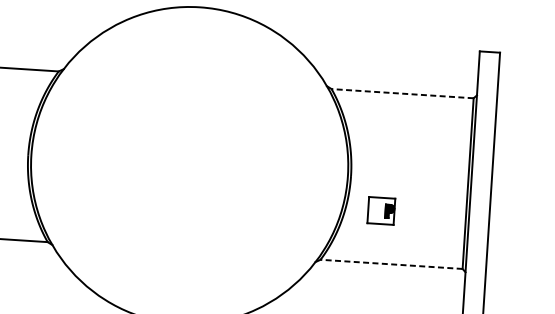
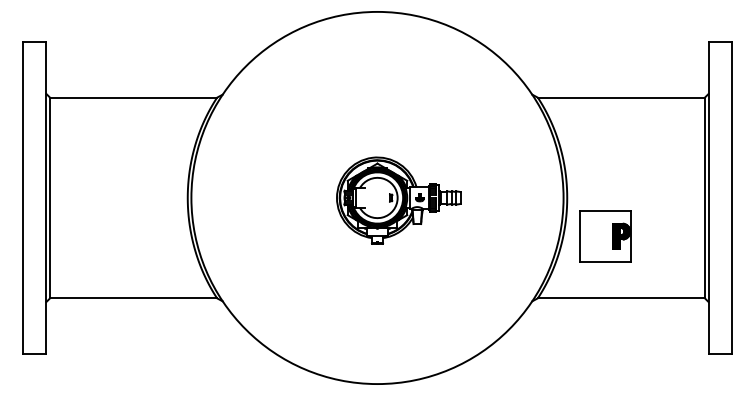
line: (401, 93) -> (620, 97), dashed -> solid
part: (207, 168) -> (398, 200), added
part: (381, 210) -> (605, 236), size x1.67
line: (390, 264) -> (620, 298), dashed -> solid

